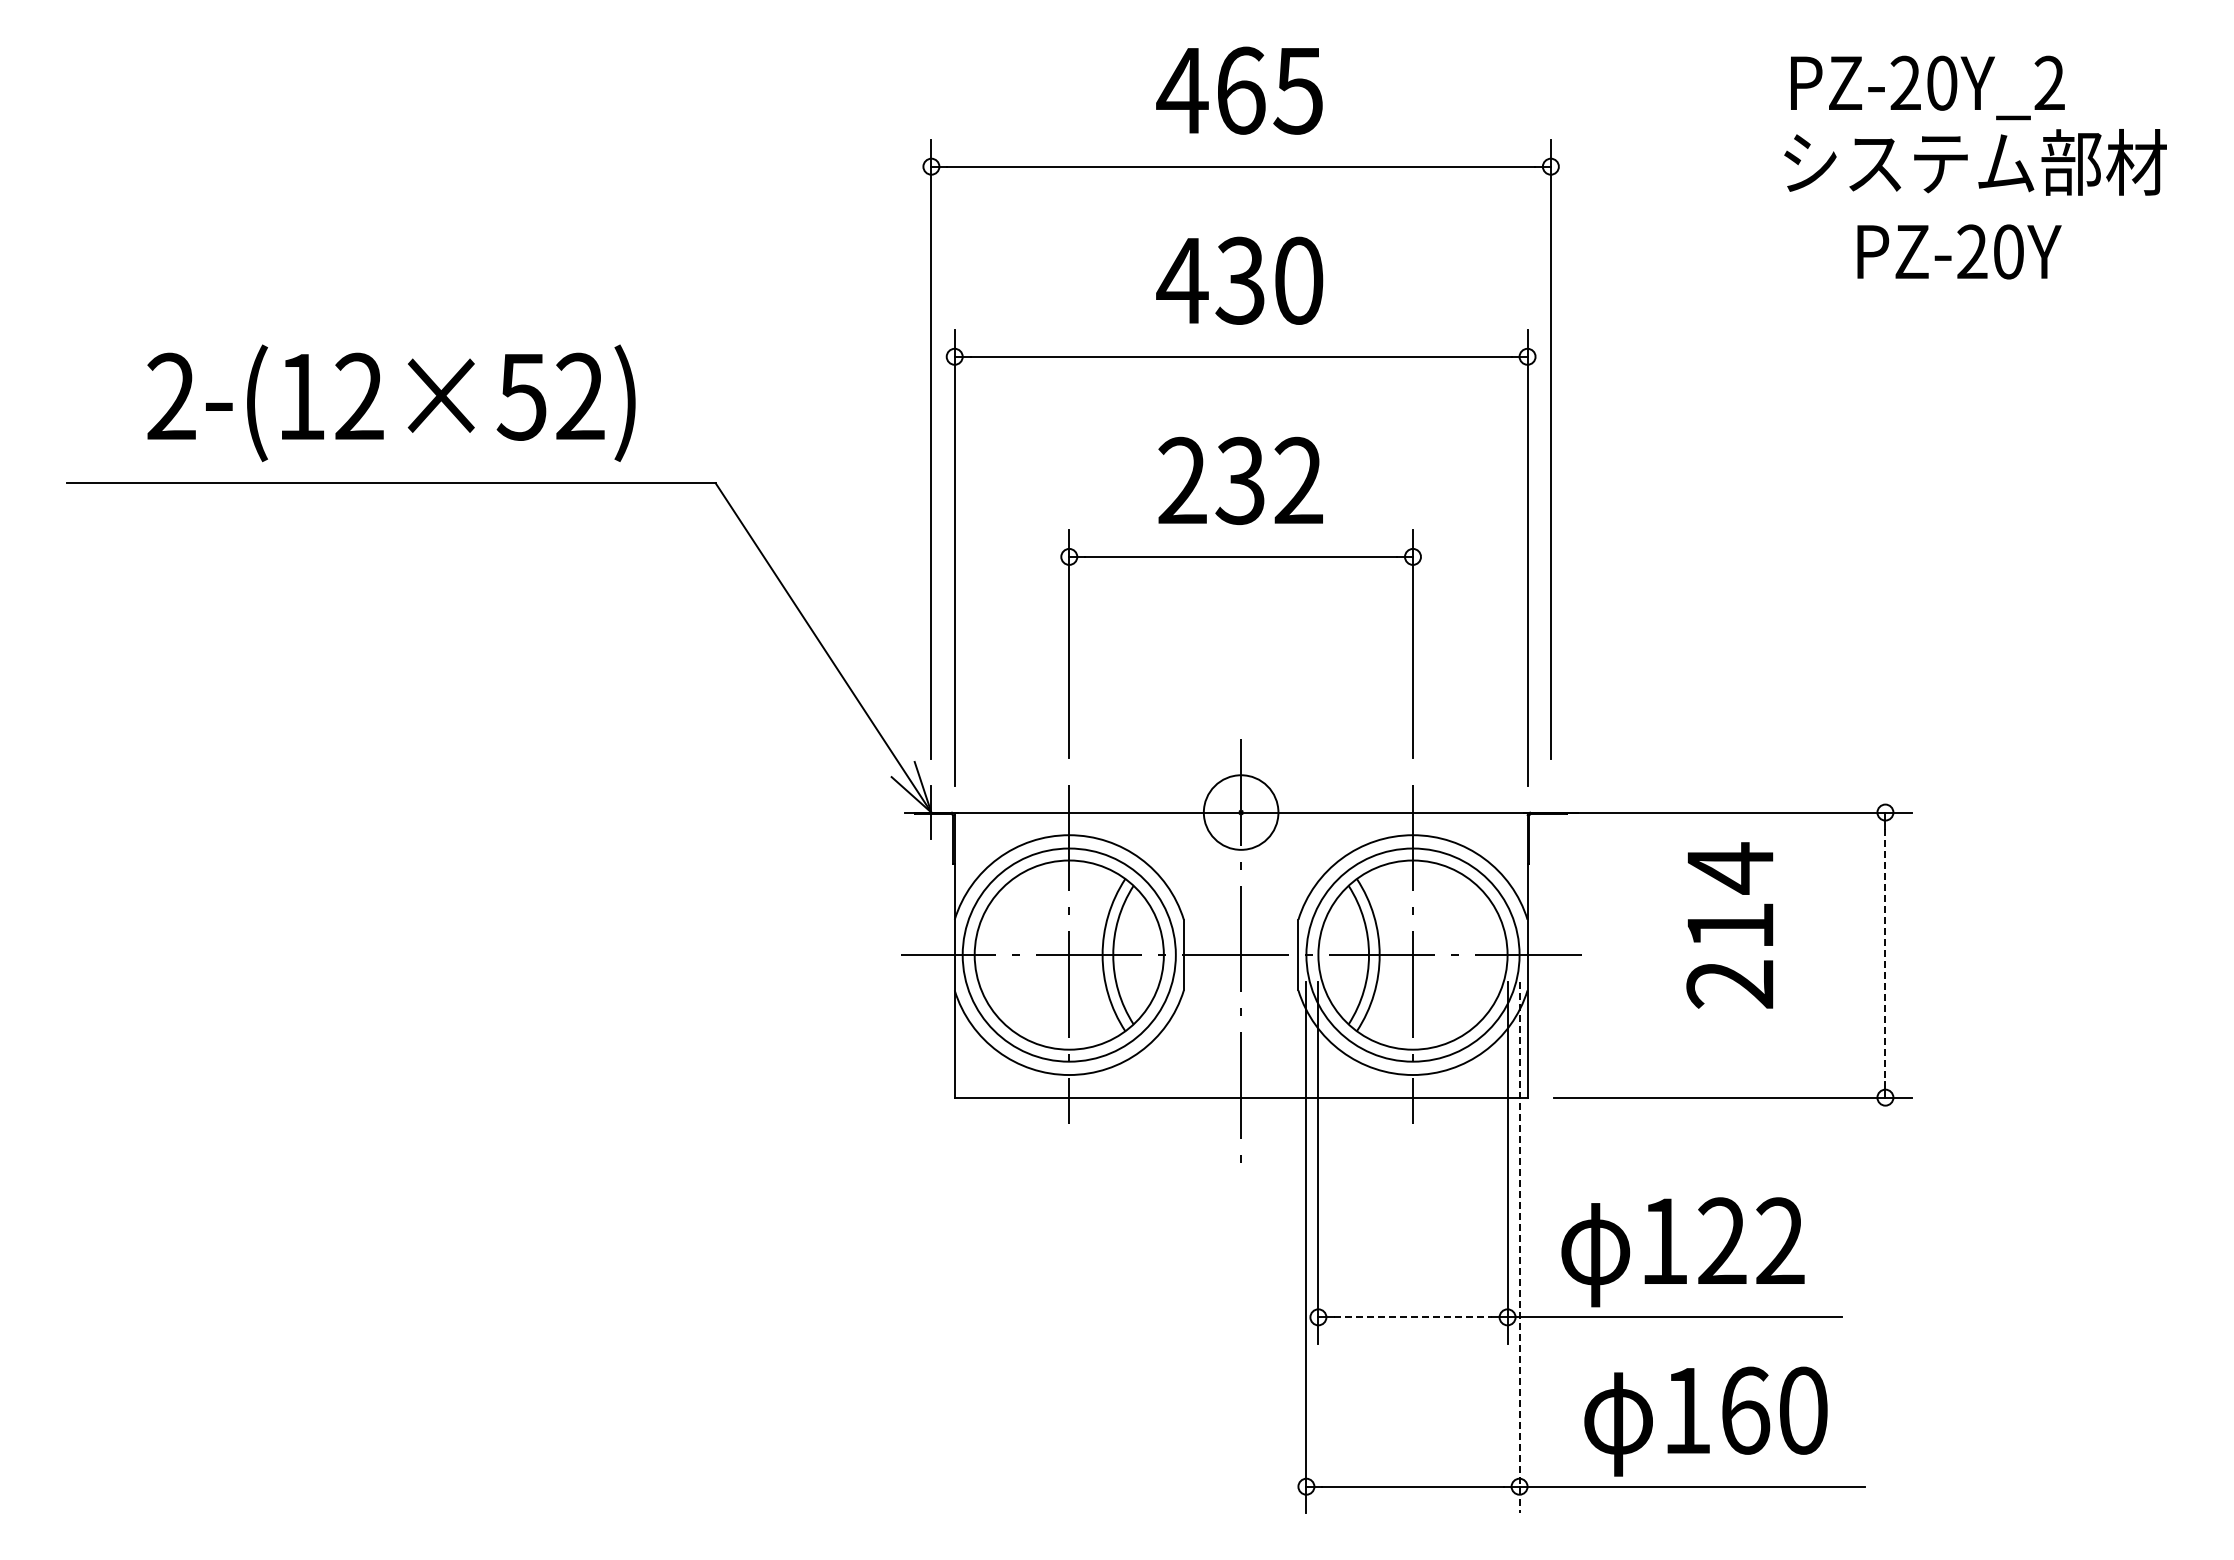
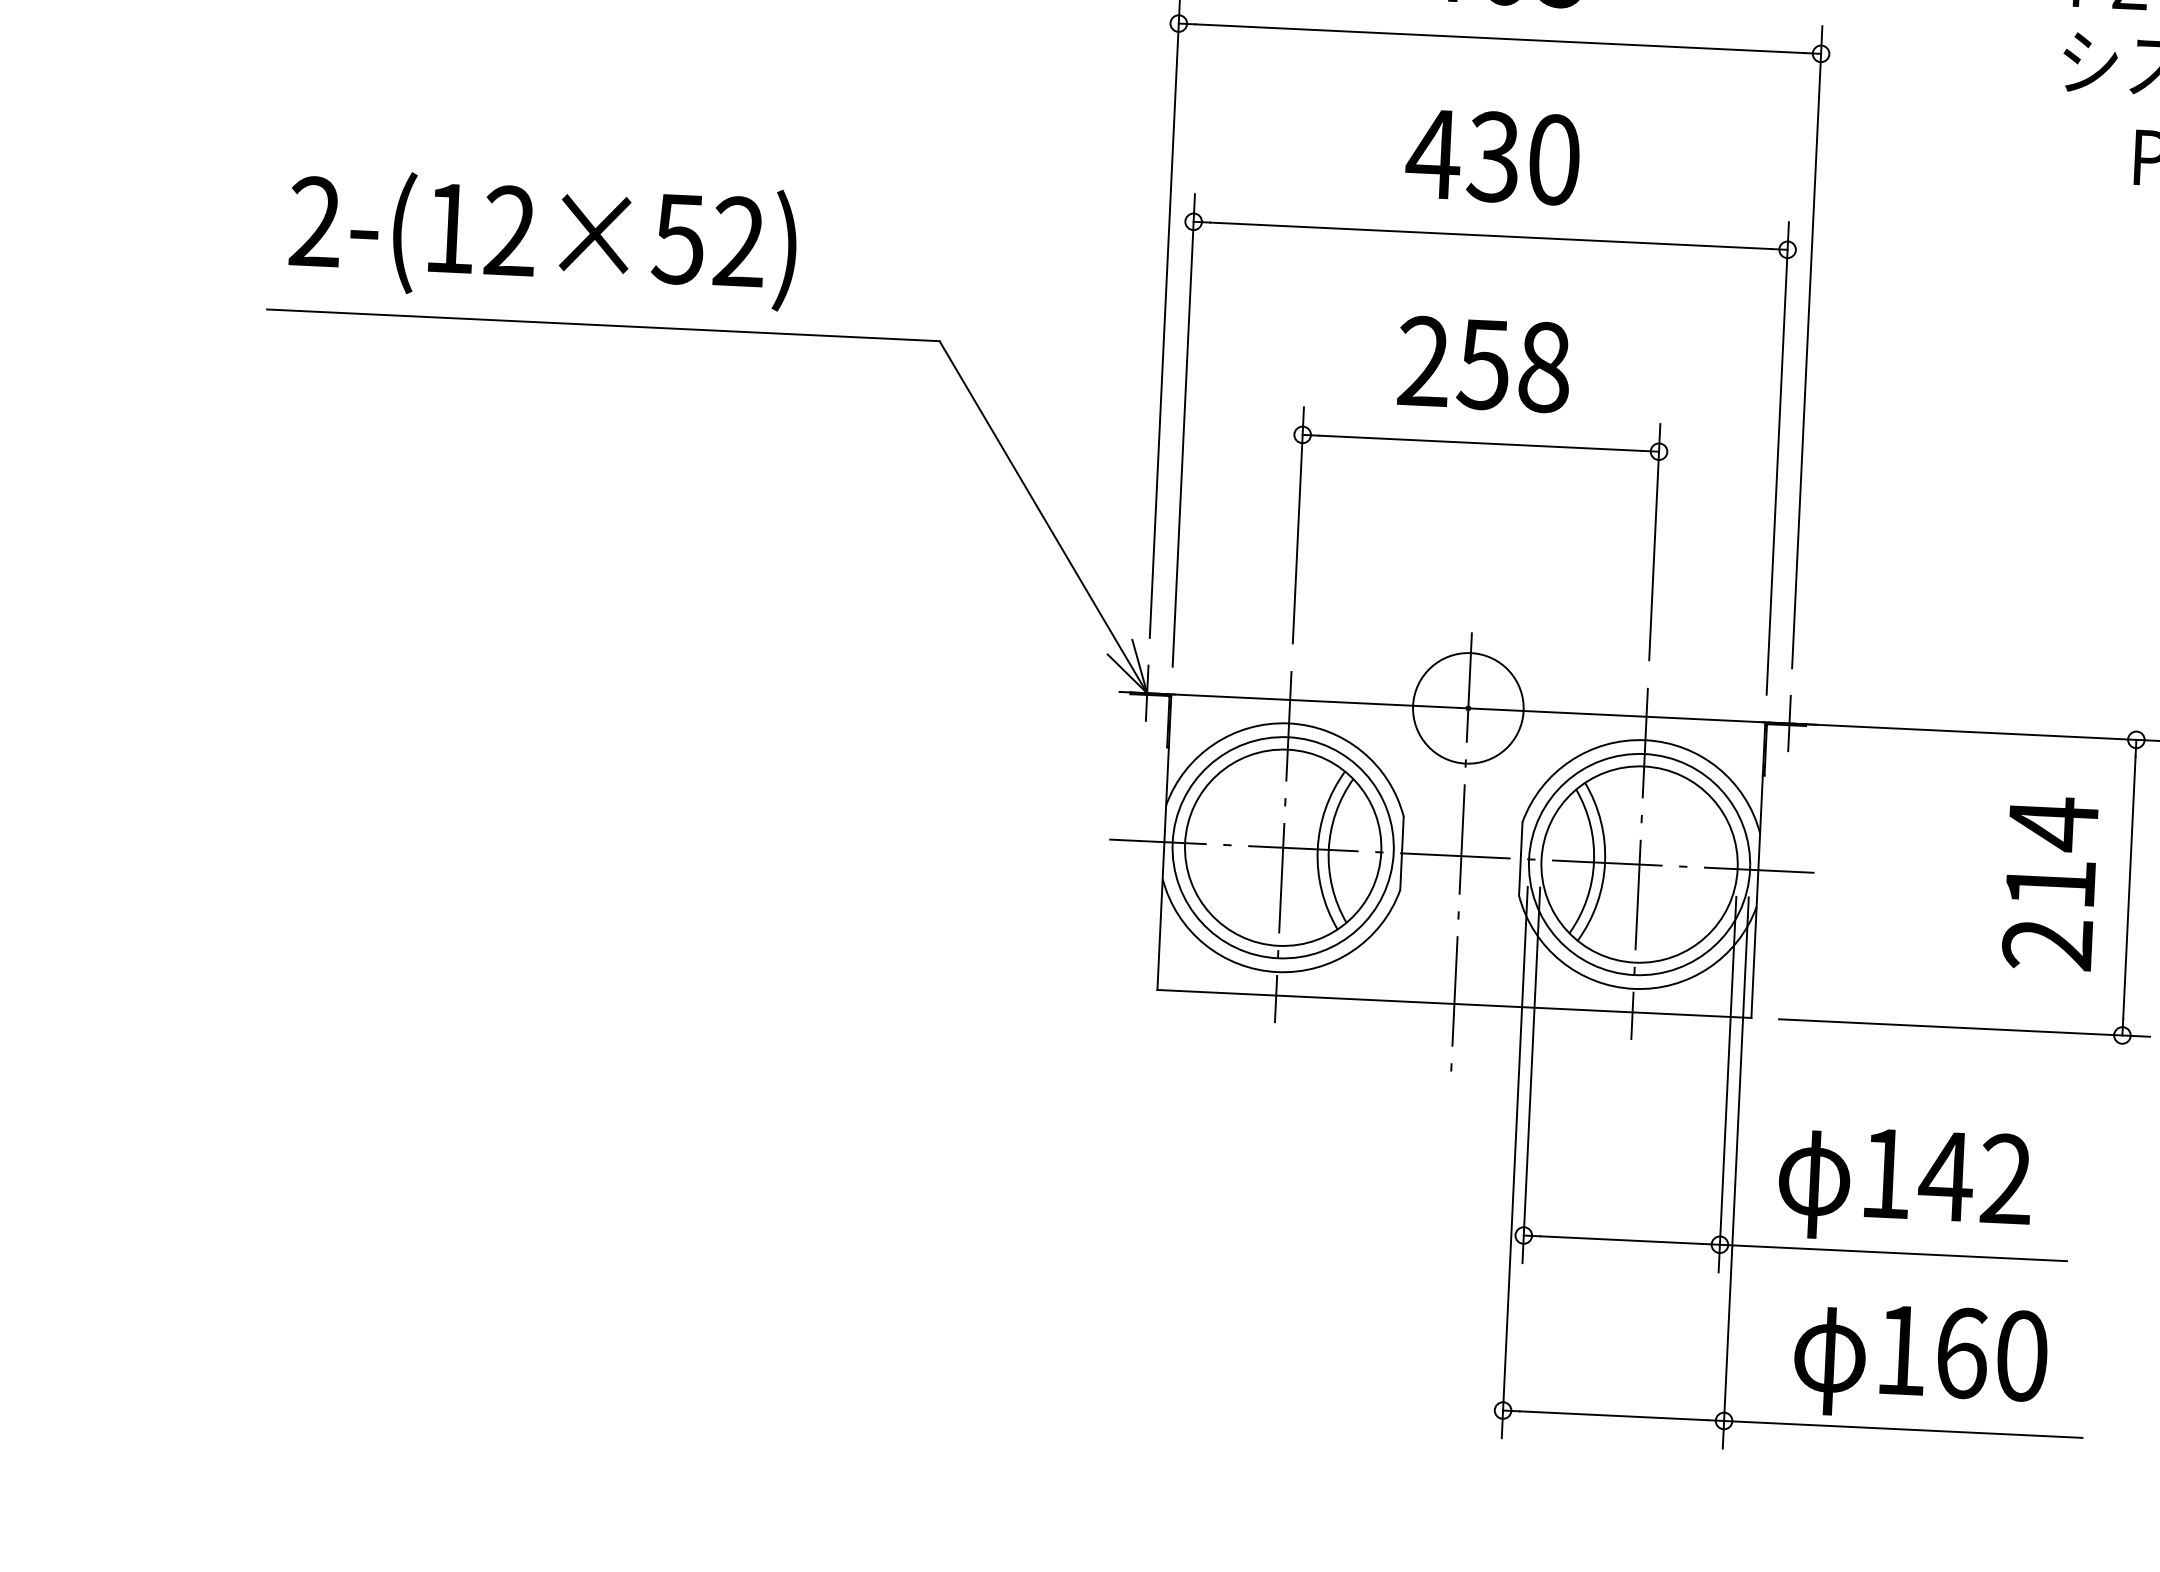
text: (391, 403) -> (543, 239), moved
text: (1269, 480) -> (1513, 365), 232 -> 258
circle: (1240, 812) -> (1467, 708), size x1.43
line: (1550, 812) -> (1789, 723), added
text: (1729, 925) -> (2049, 883), moved
line: (1885, 955) -> (2129, 888), dashed -> solid
text: (1721, 1240) -> (1945, 1175), 122 -> 142
line: (1519, 1247) -> (1735, 1172), dashed -> solid
line: (1413, 1317) -> (1622, 1240), dashed -> solid

